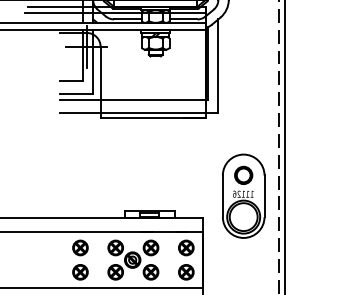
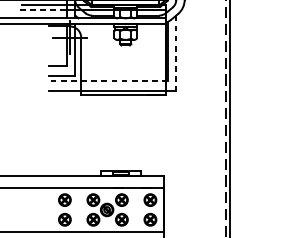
line: (54, 12) -> (43, 9), solid -> dashed
line: (218, 66) -> (176, 53), solid -> dashed
line: (134, 99) -> (108, 80), solid -> dashed
part: (243, 195) -> (196, 157), removed

